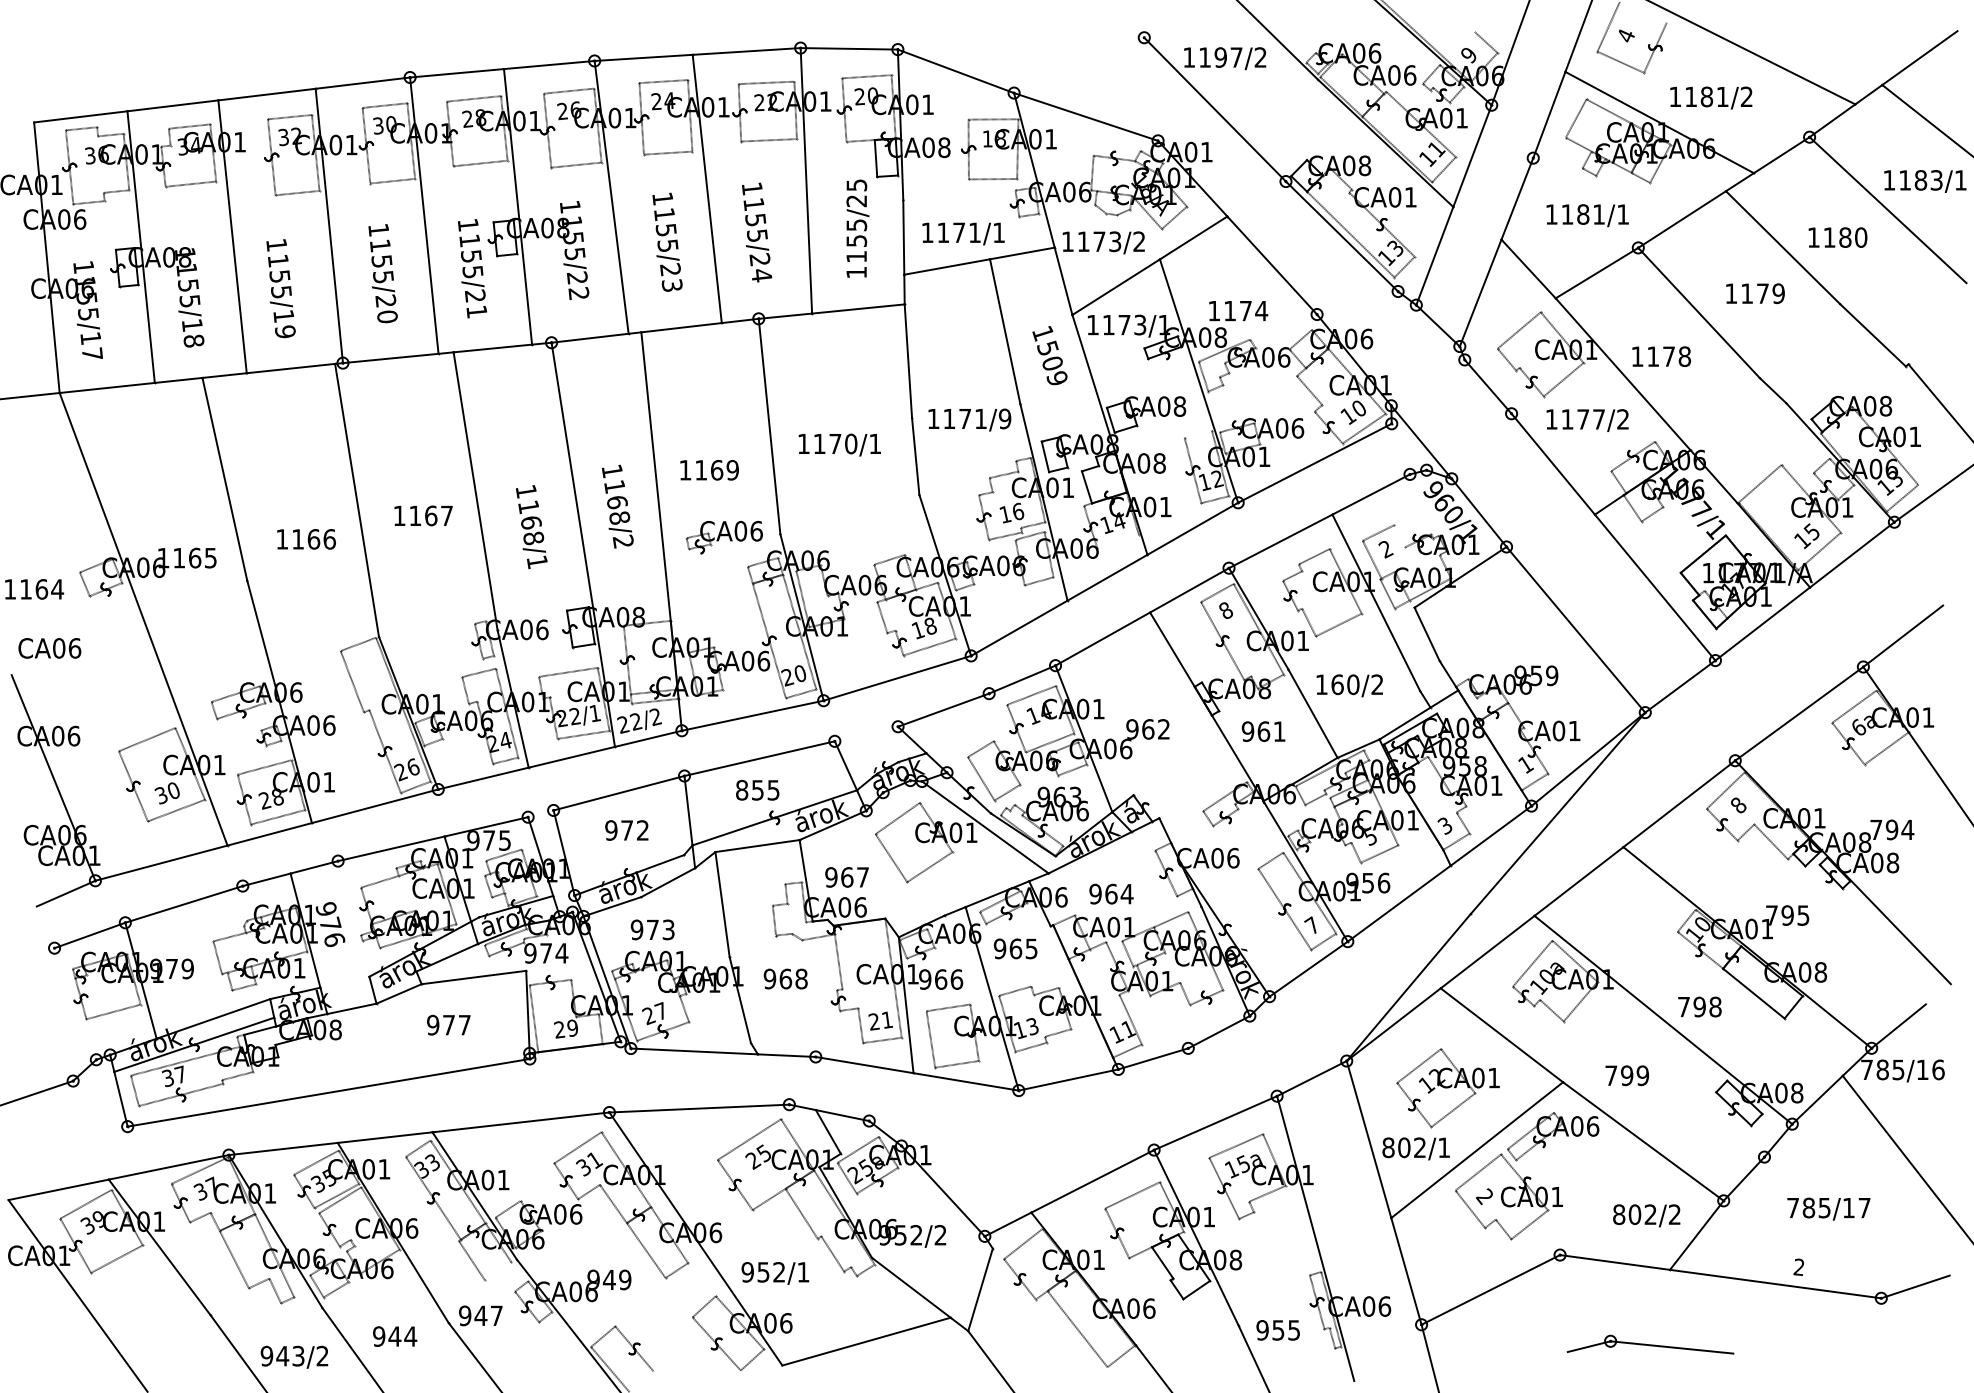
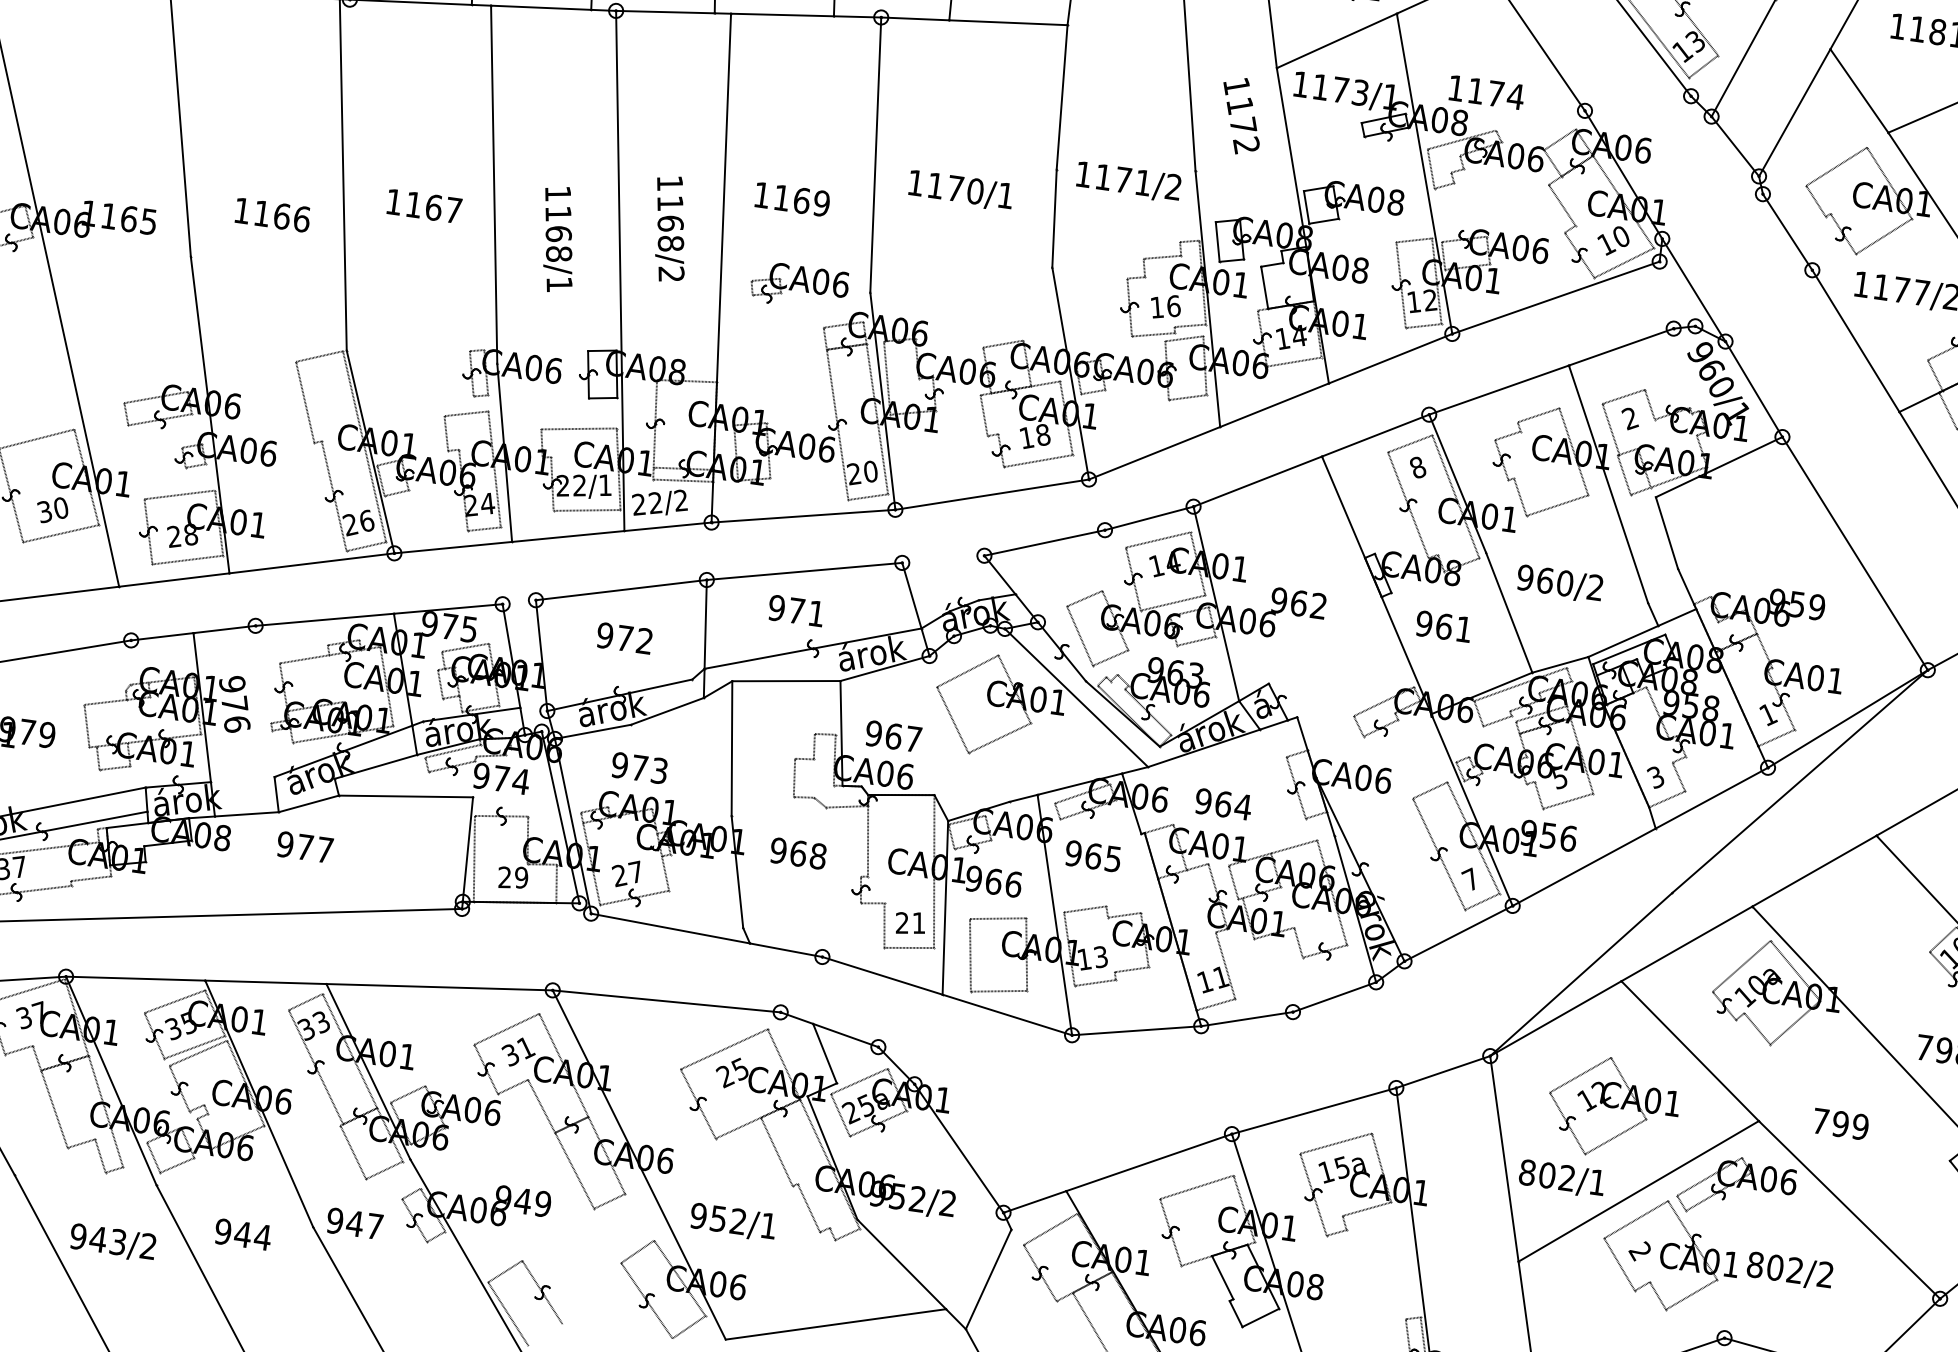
text: (1052, 363) -> (1243, 125), 1509 -> 1172
text: (1004, 418) -> (1173, 186), 1171/9 -> 1171/2
line: (1197, 433) -> (1413, 239), added
line: (1399, 536) -> (1649, 404), added
line: (1118, 541) -> (1294, 361), added
text: (1321, 684) -> (1525, 577), 160/2 -> 960/2
text: (757, 790) -> (796, 611), 855 -> 971
text: (448, 1024) -> (304, 846), moved
text: (1646, 1215) -> (1789, 1270), moved
line: (497, 1270) -> (383, 1169), added

